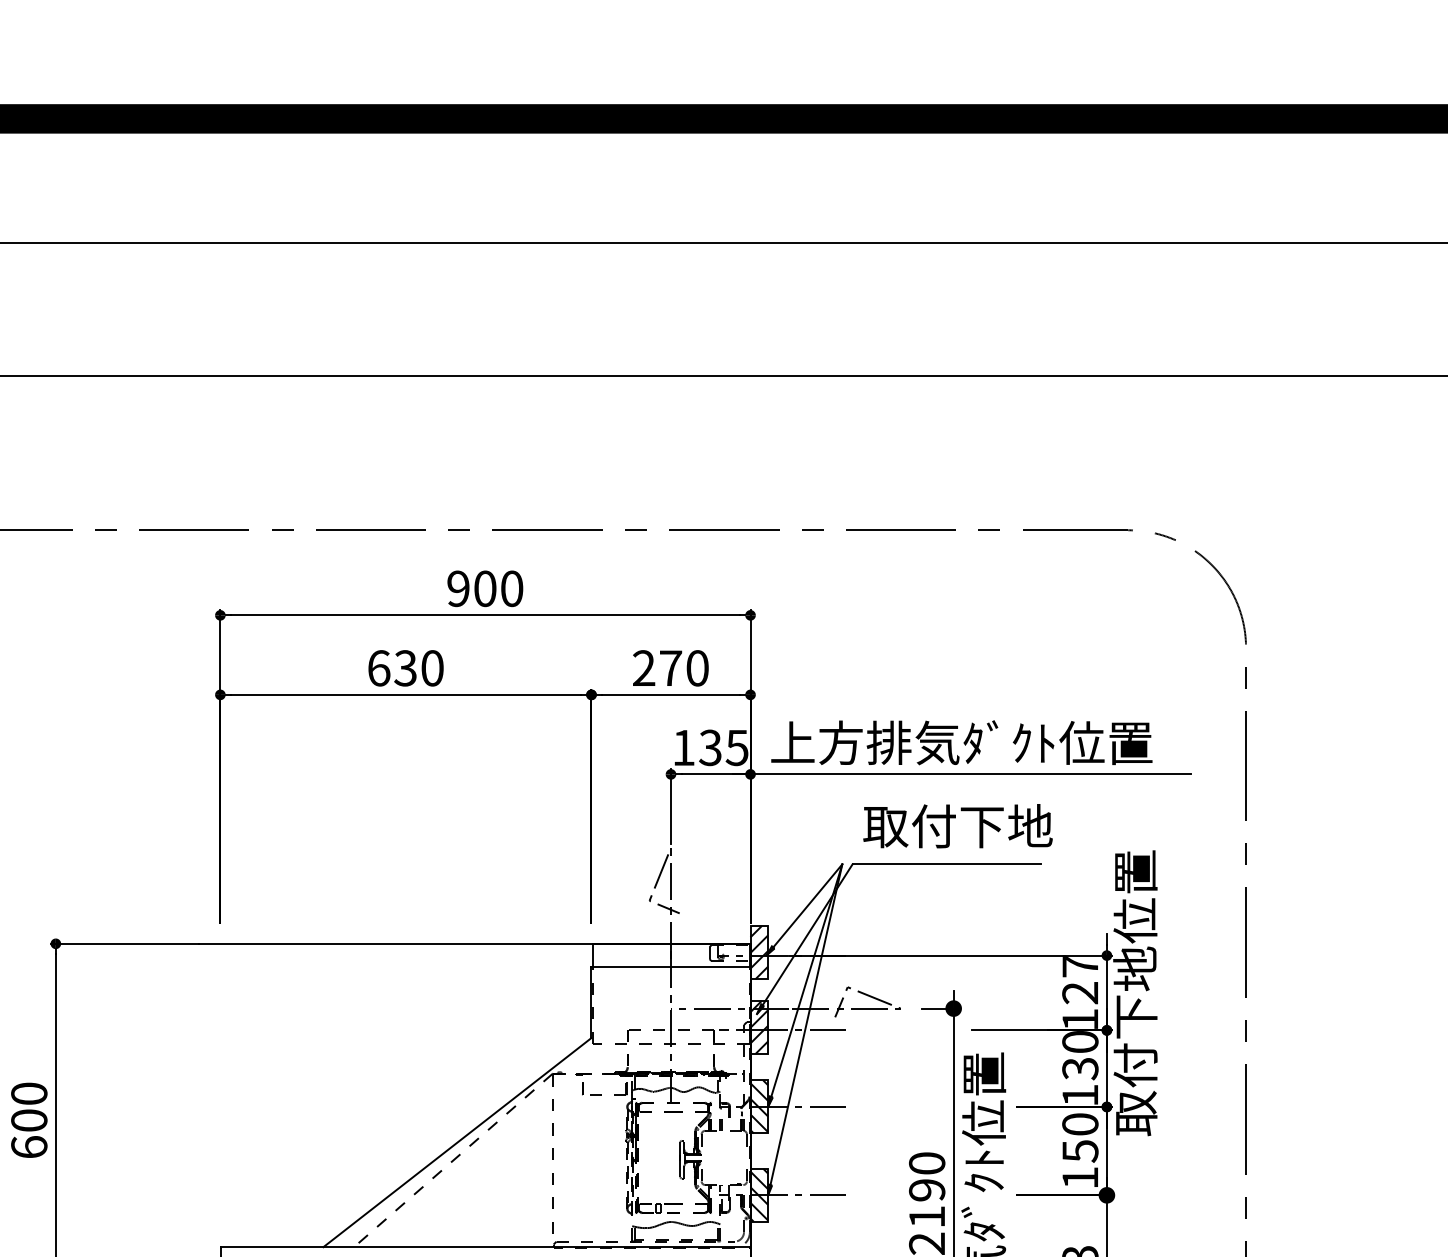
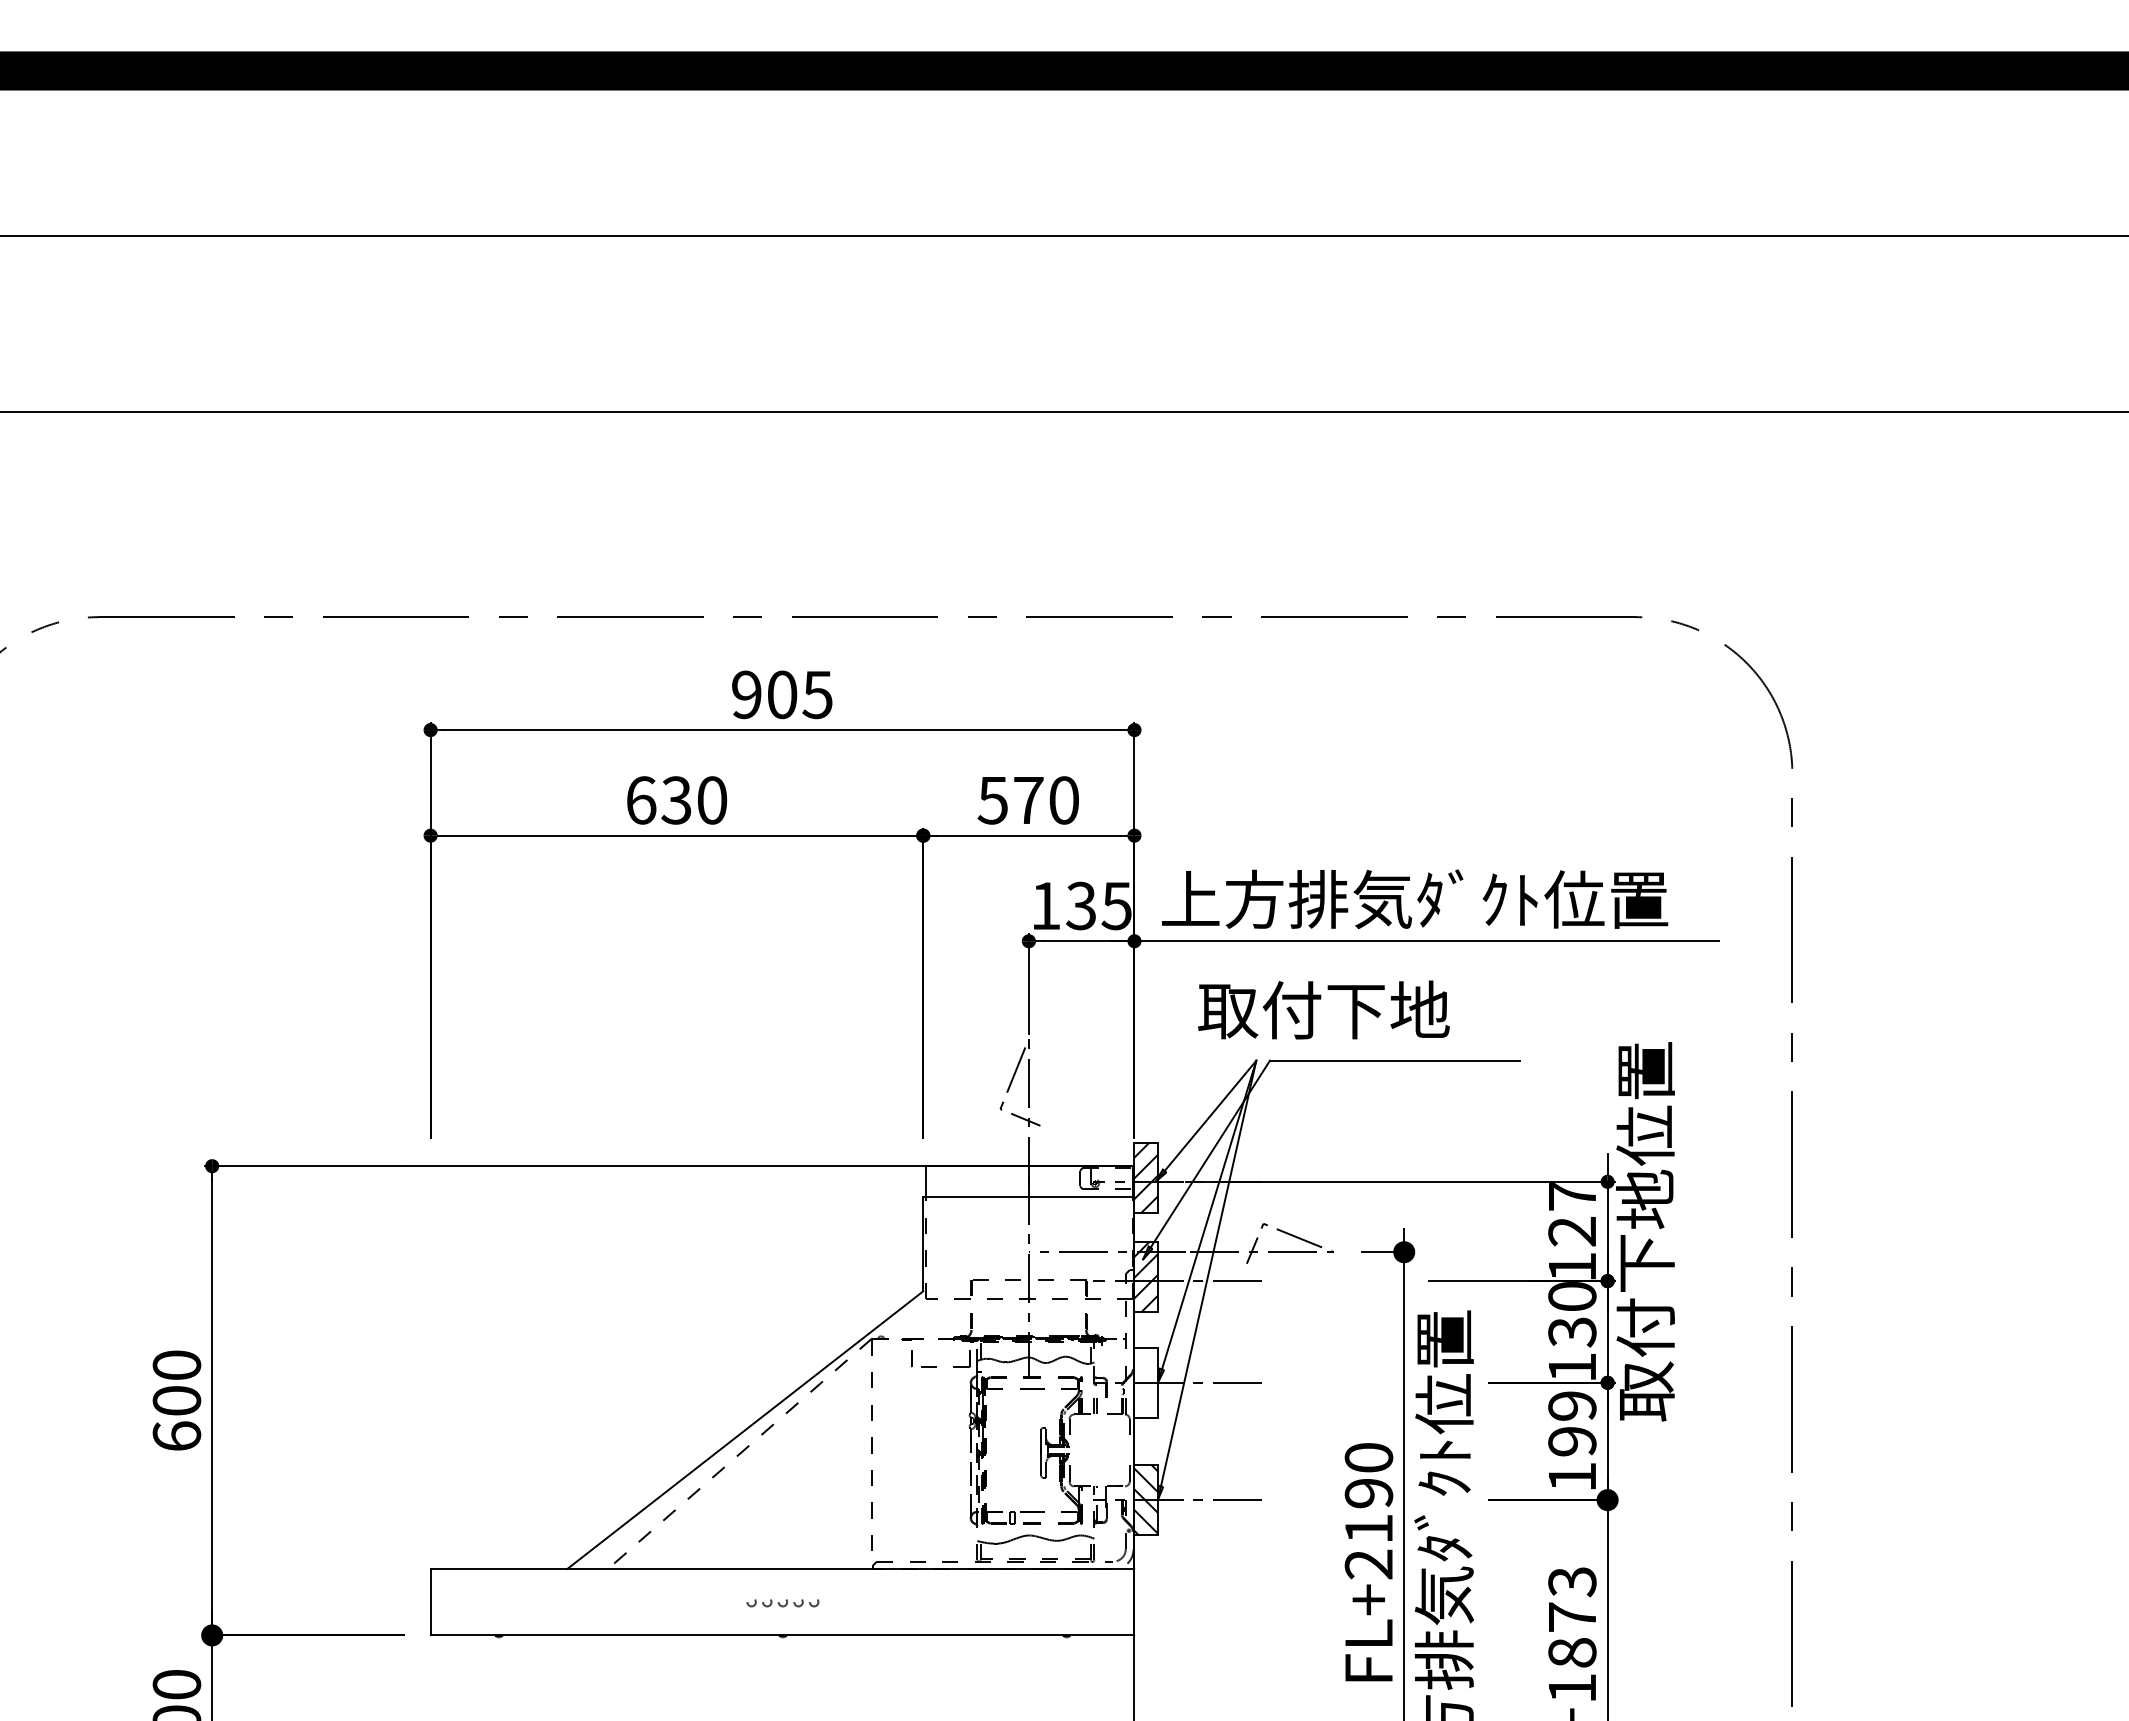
text: (511, 588) -> (817, 694), 900 -> 905
text: (643, 668) -> (992, 800), 270 -> 570
text: (957, 825) -> (1323, 1009), moved
hatch: (758, 1106) -> (1145, 1382), removed
text: (1080, 1138) -> (1572, 1424), 150 -> 199

